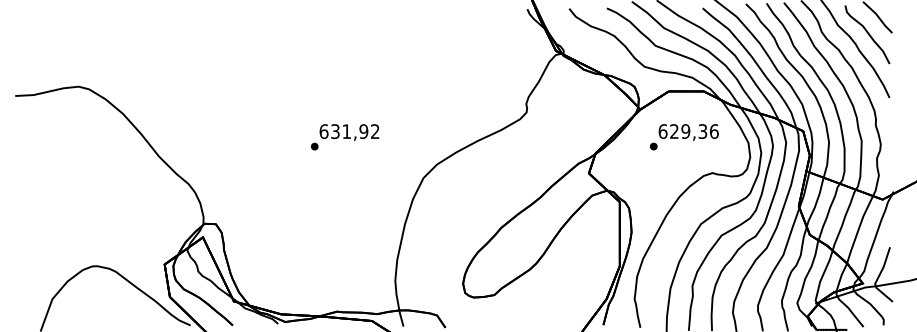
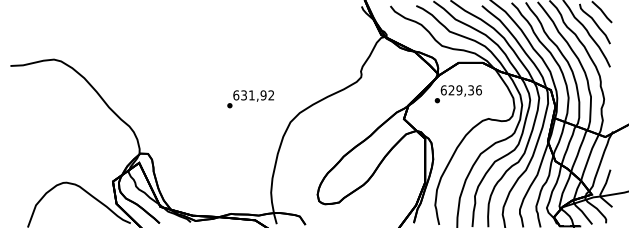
text: (344, 137) -> (250, 99), moved
text: (683, 137) -> (457, 94), moved

